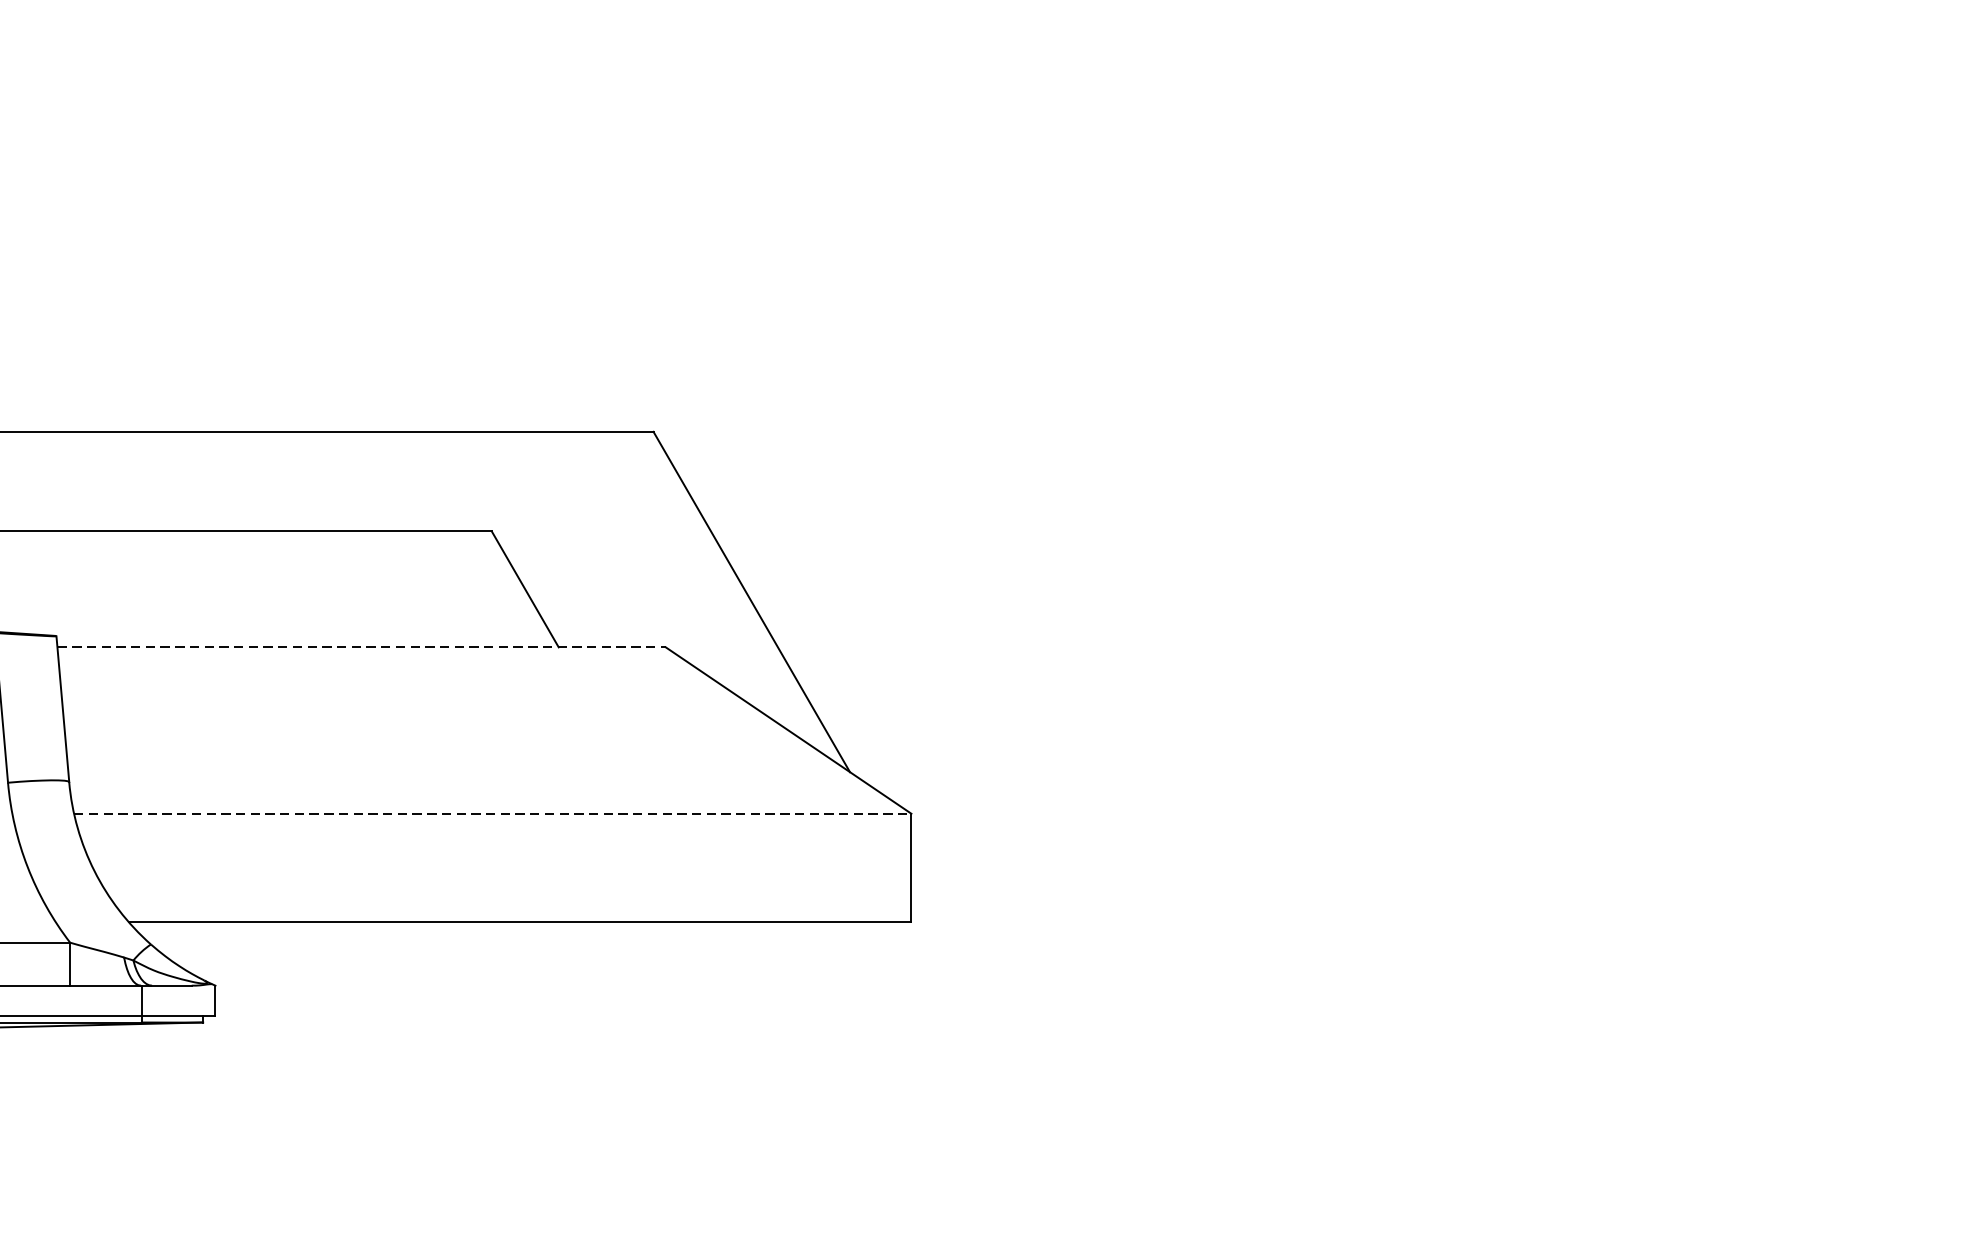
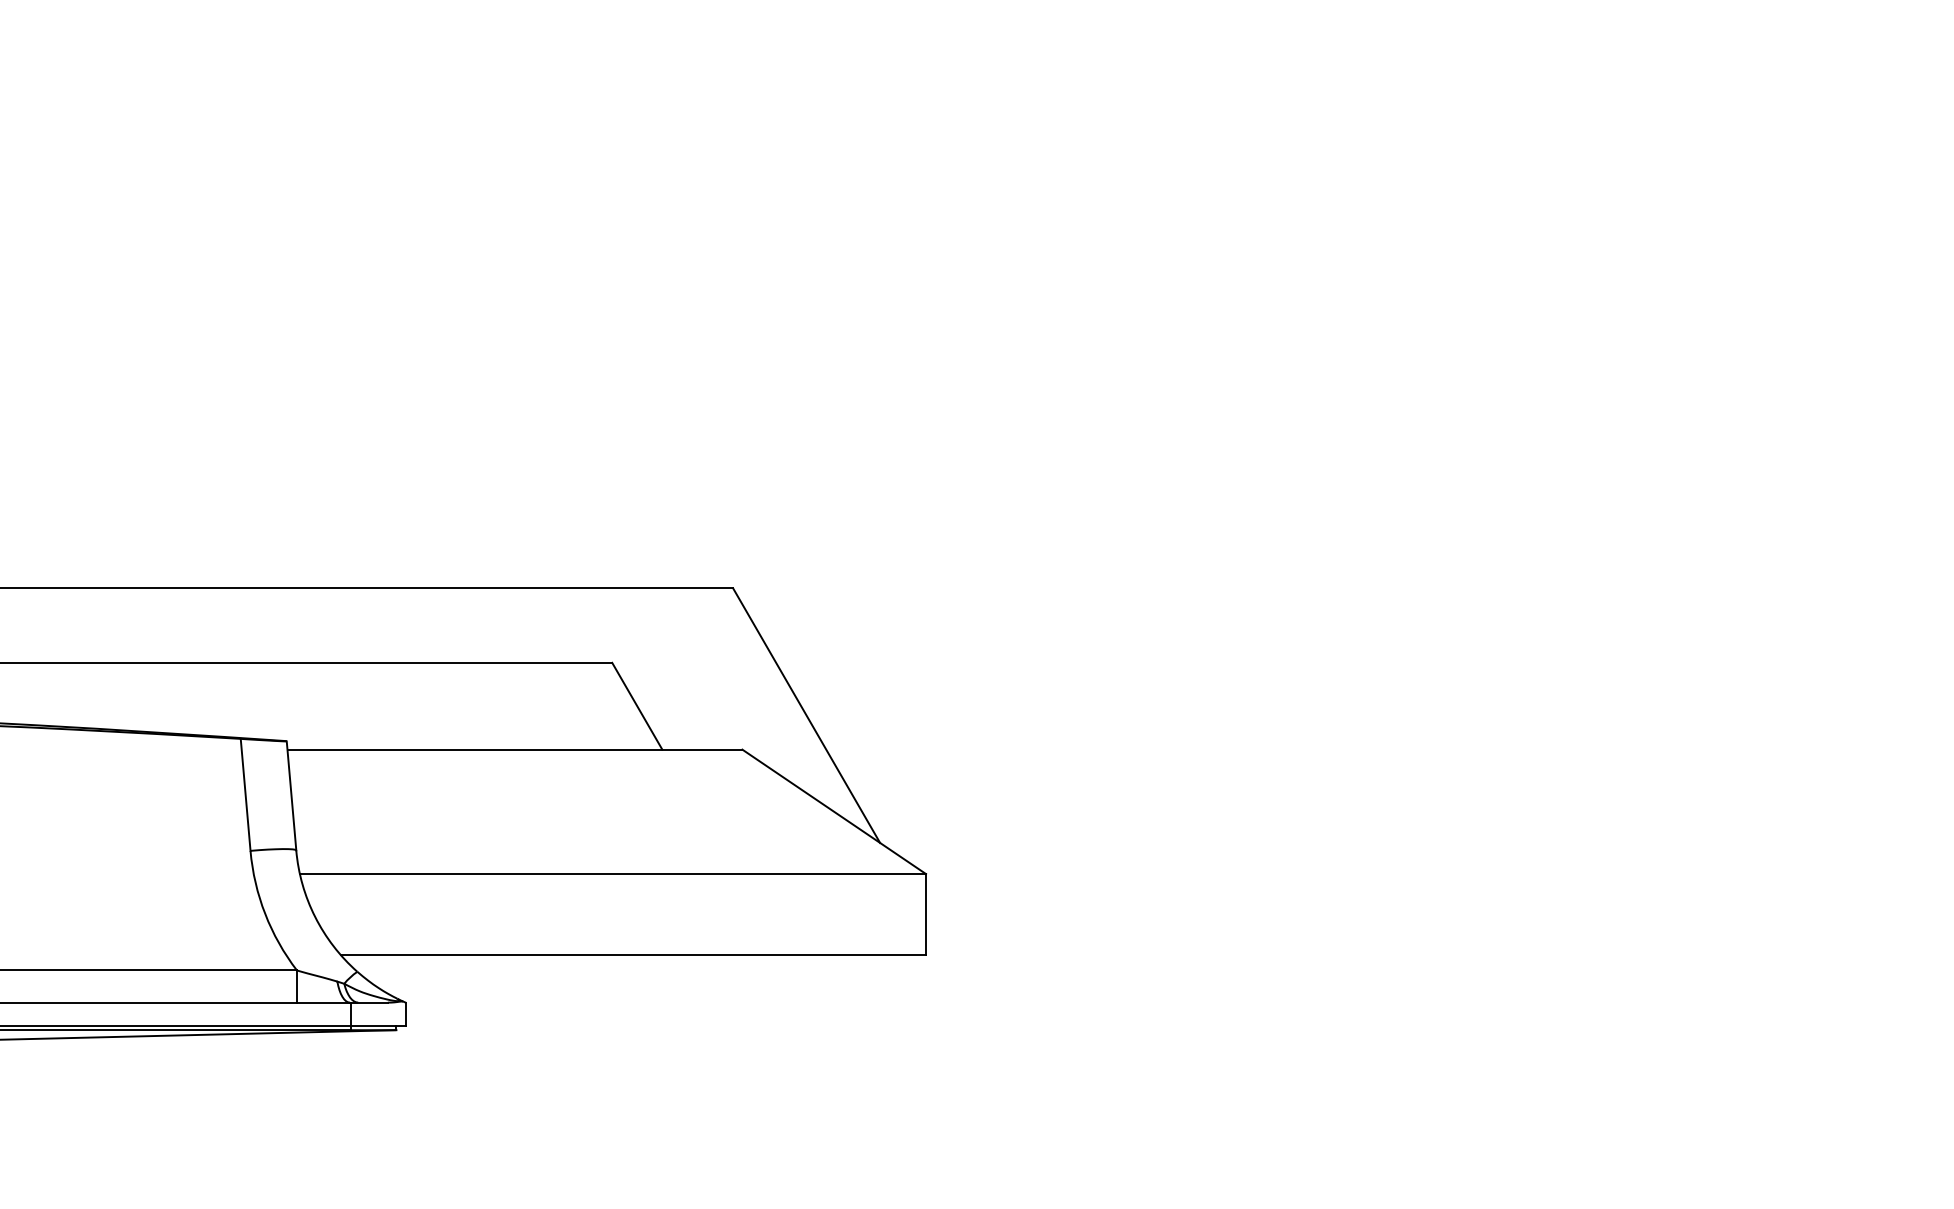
line: (362, 647) -> (515, 749), dashed -> solid
line: (493, 814) -> (613, 874), dashed -> solid

